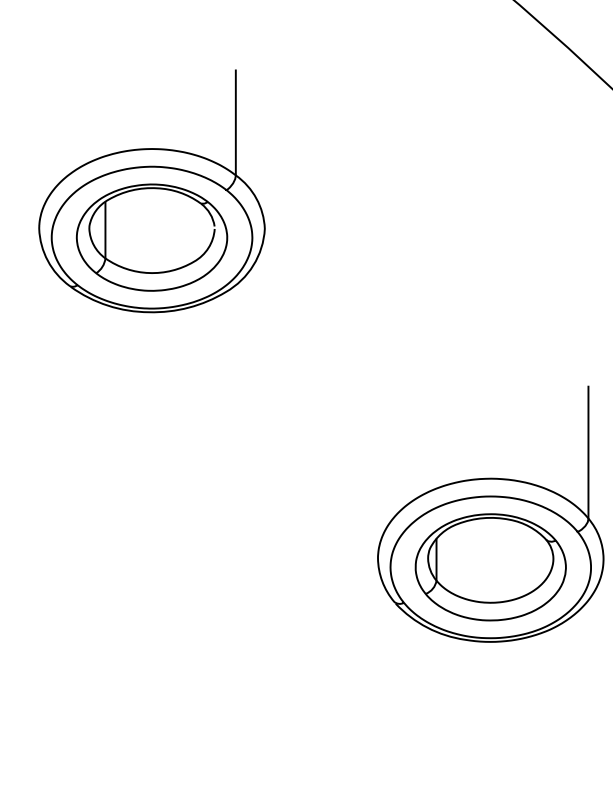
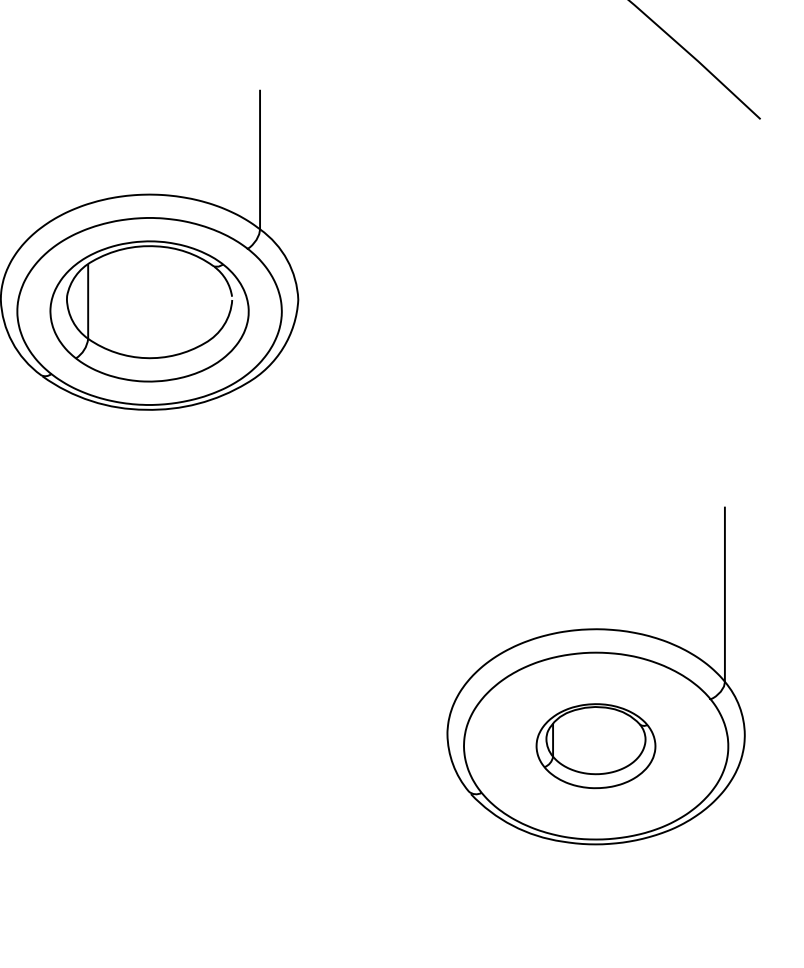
part: (490, 567) -> (595, 746), size x0.6

